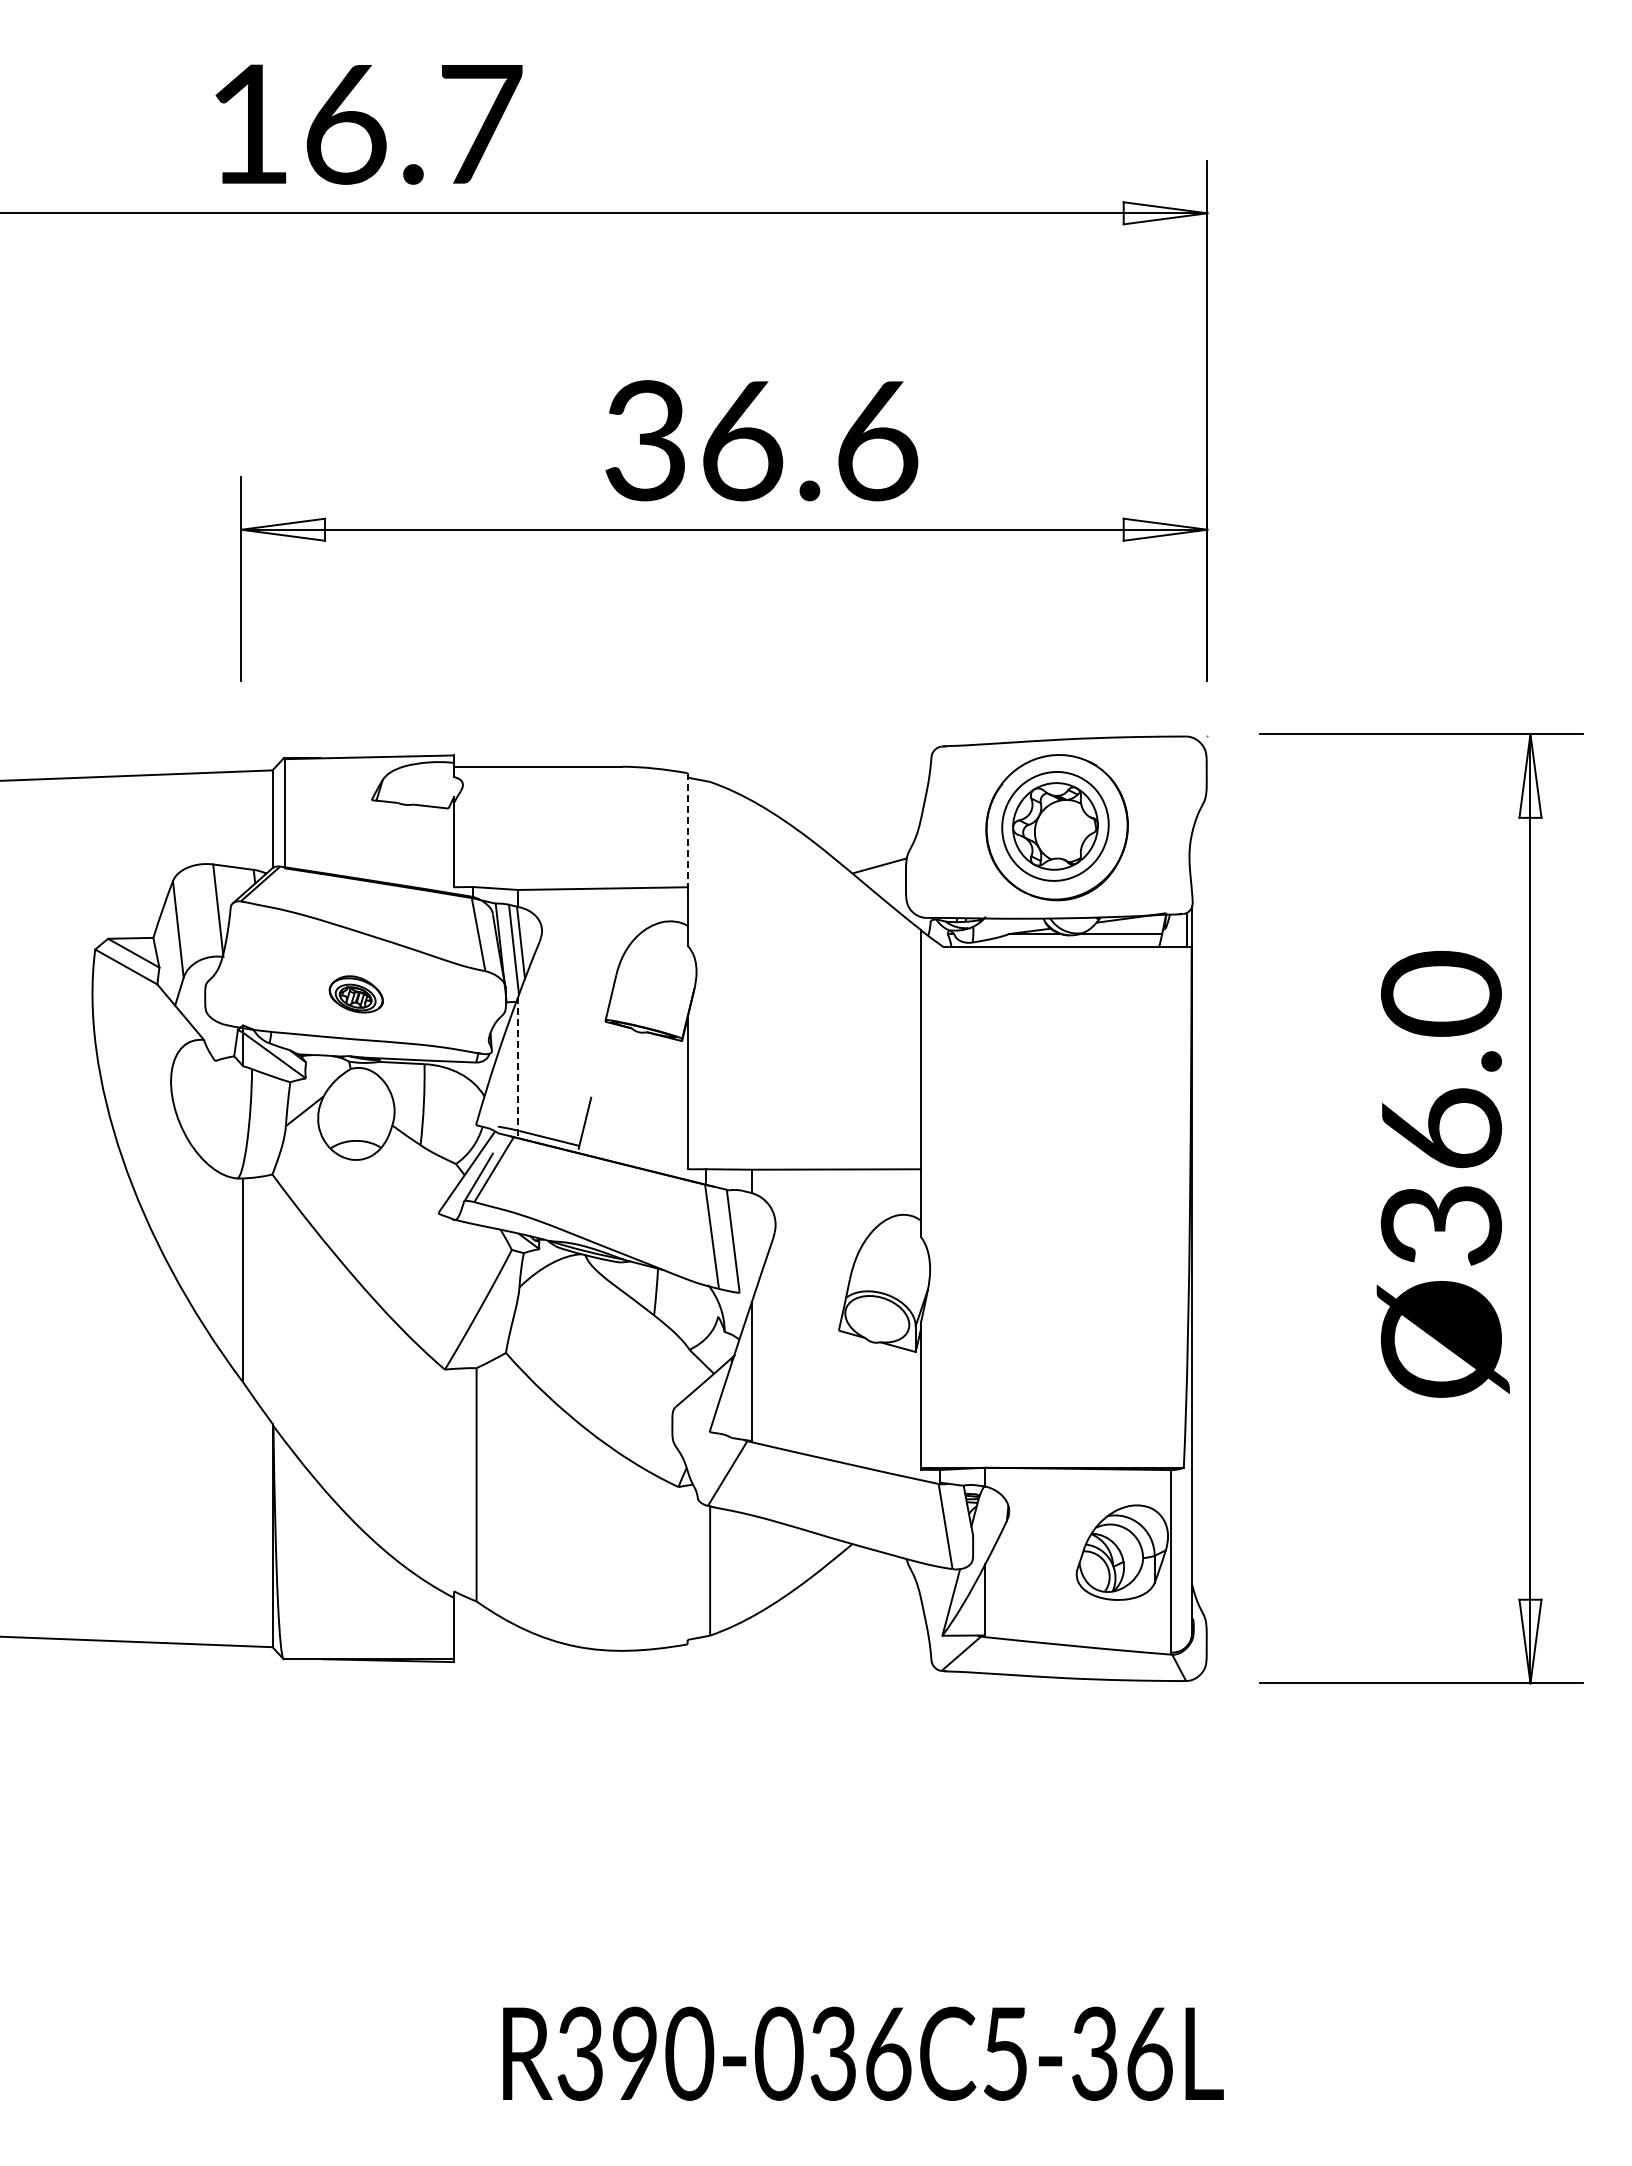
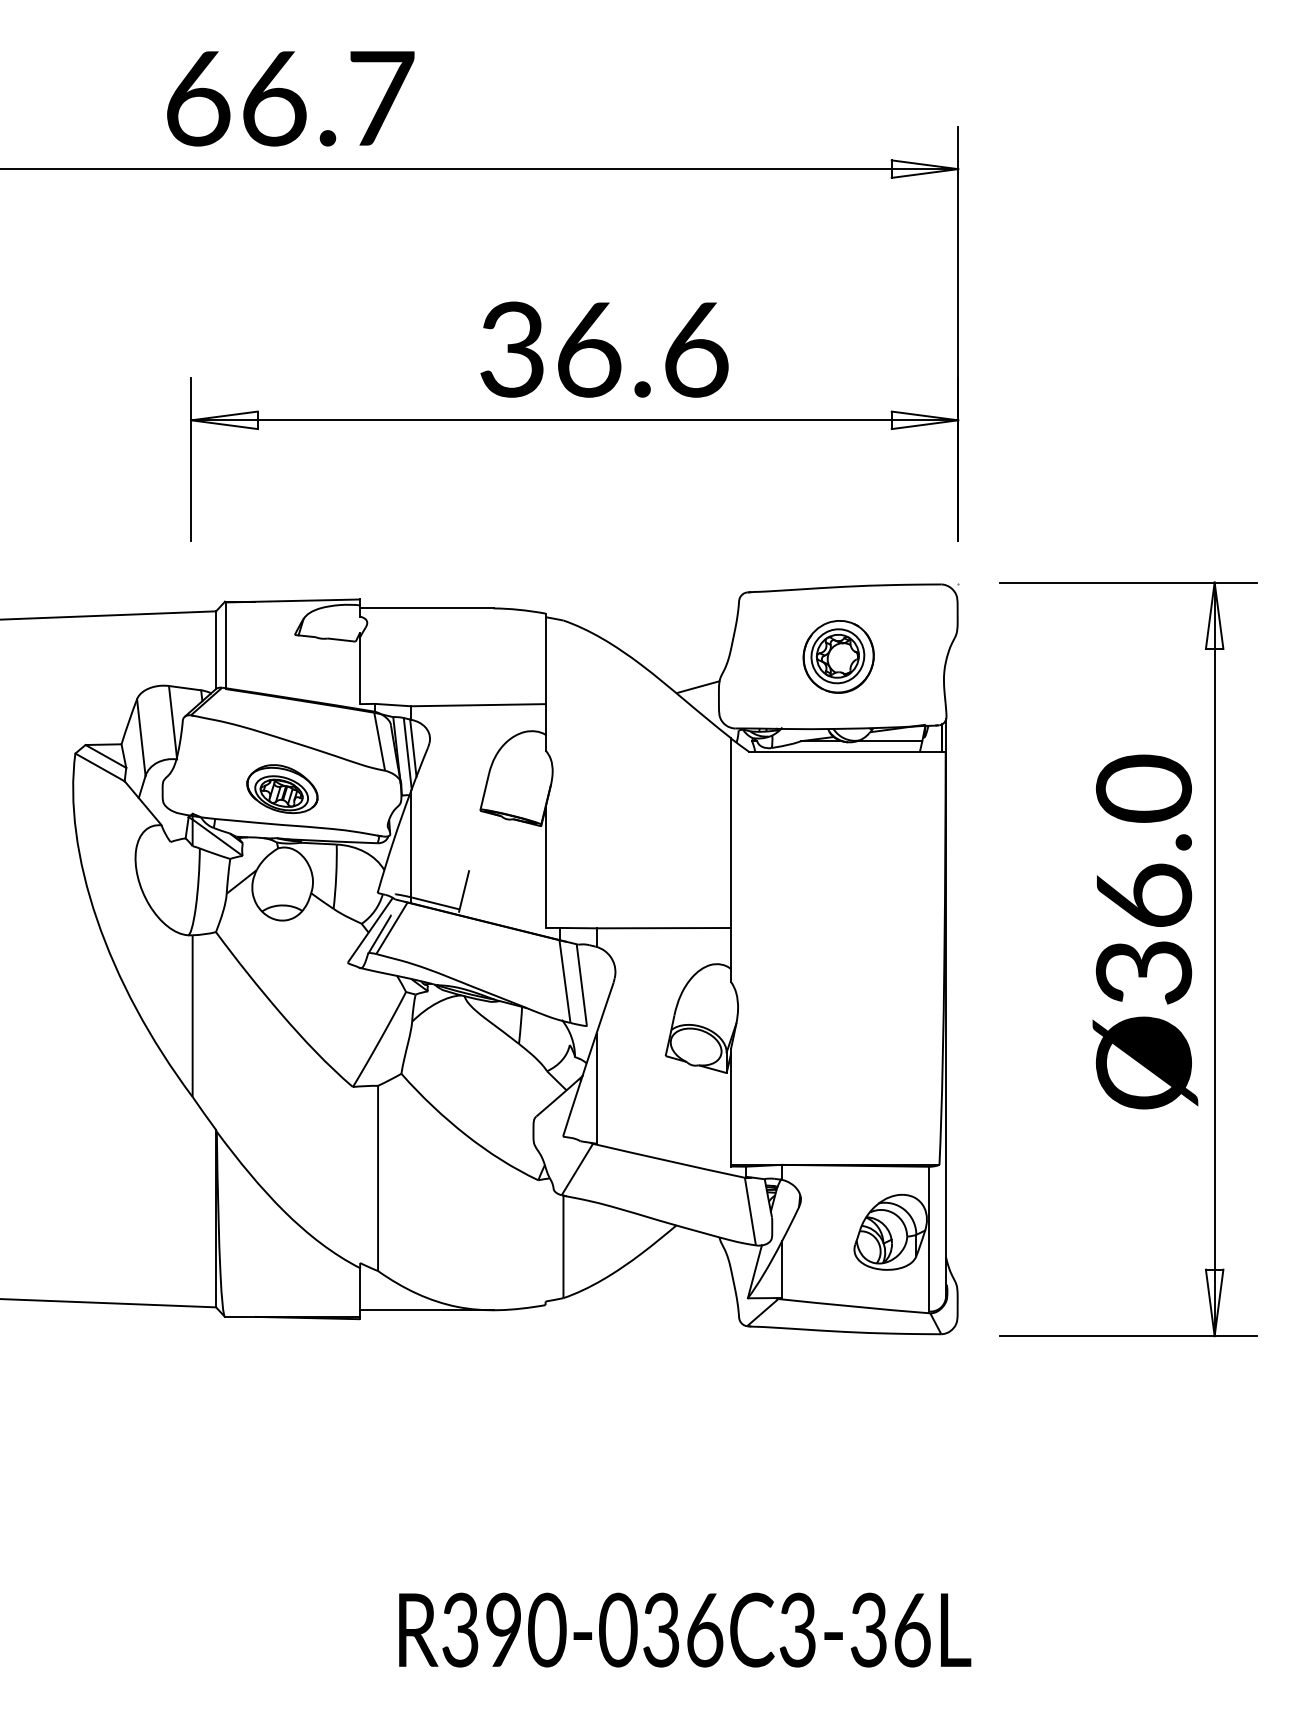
text: (250, 124) -> (198, 98), 16.7 -> 66.7
part: (1056, 827) -> (838, 656), size x0.62
line: (687, 830) -> (545, 659), dashed -> solid
part: (356, 994) -> (282, 789), size x1.67
line: (518, 1067) -> (411, 847), dashed -> solid
line: (538, 1650) -> (427, 1309), added
text: (1004, 2053) -> (797, 1629), R390-036C5-36L -> R390-036C3-36L

